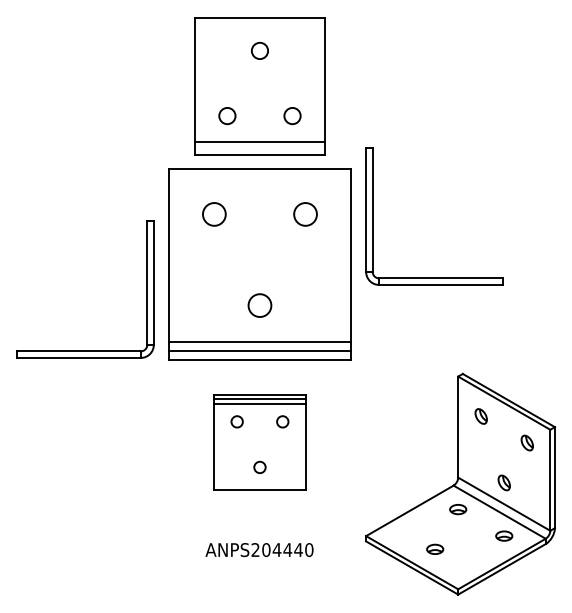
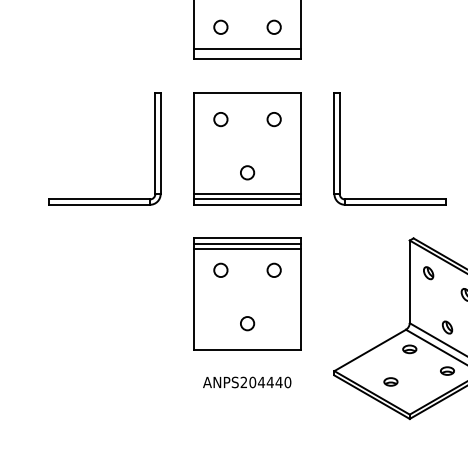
part: (373, 216) -> (340, 148), moved
part: (259, 264) -> (247, 148), size x0.71
part: (146, 289) -> (154, 148), moved
part: (259, 442) -> (247, 294), size x1.43

